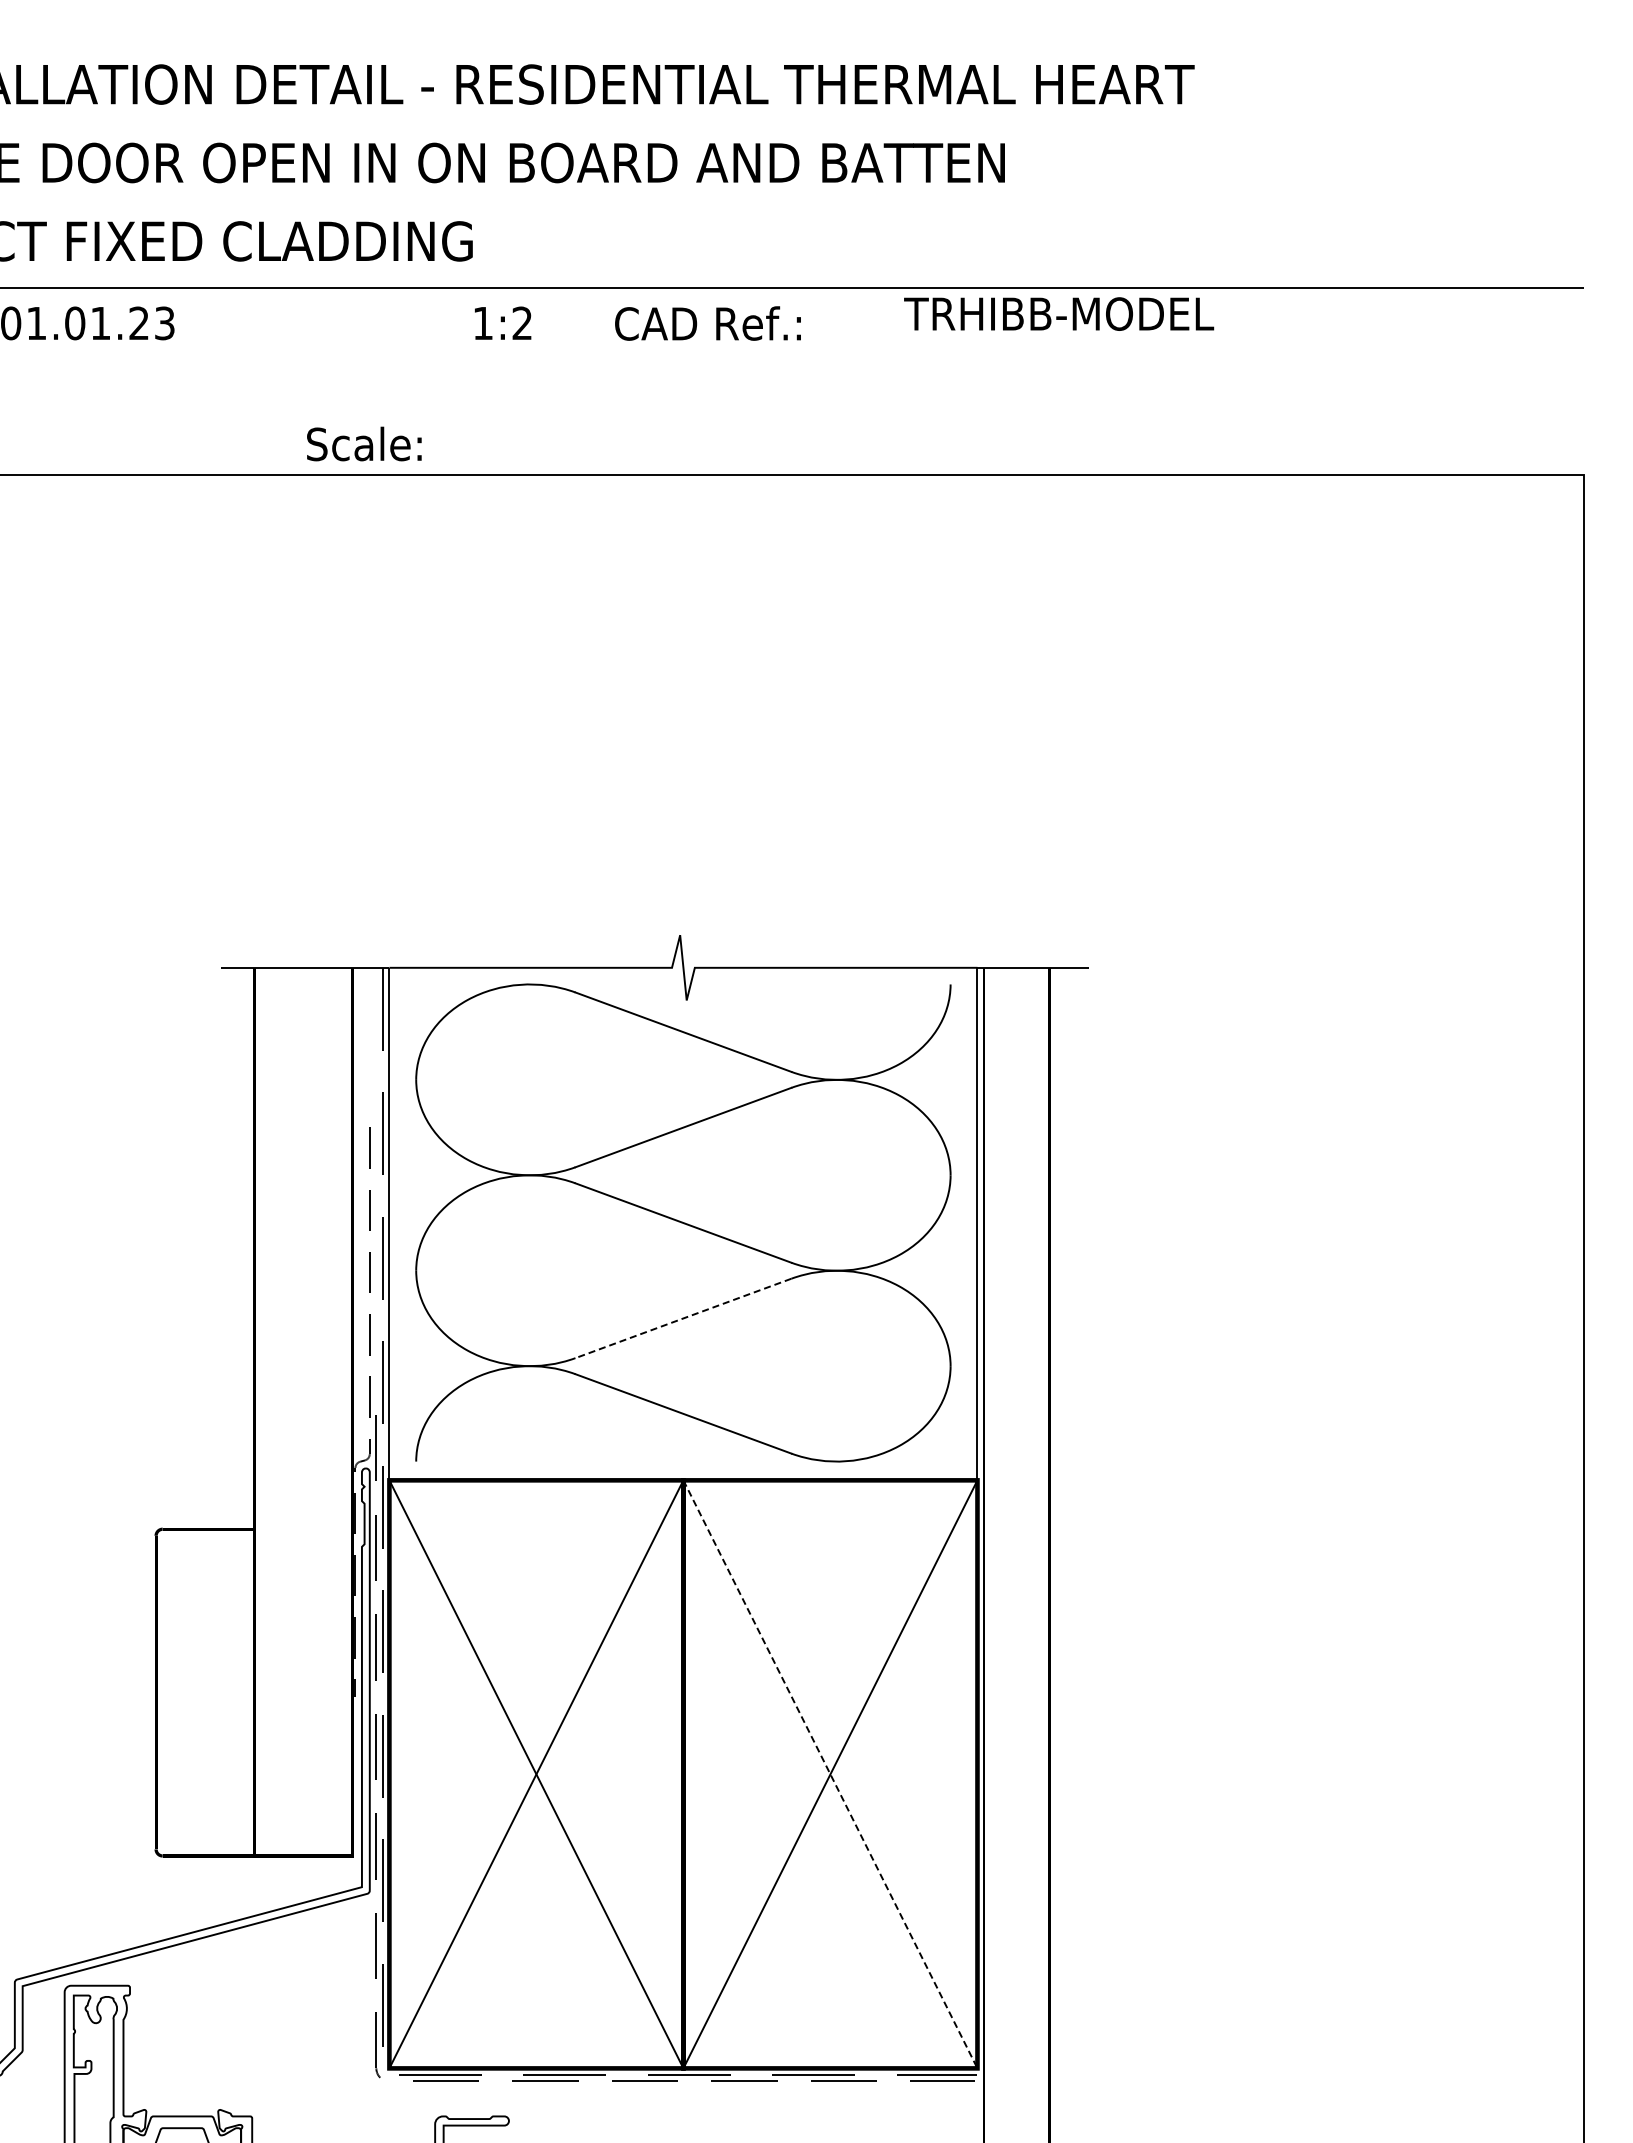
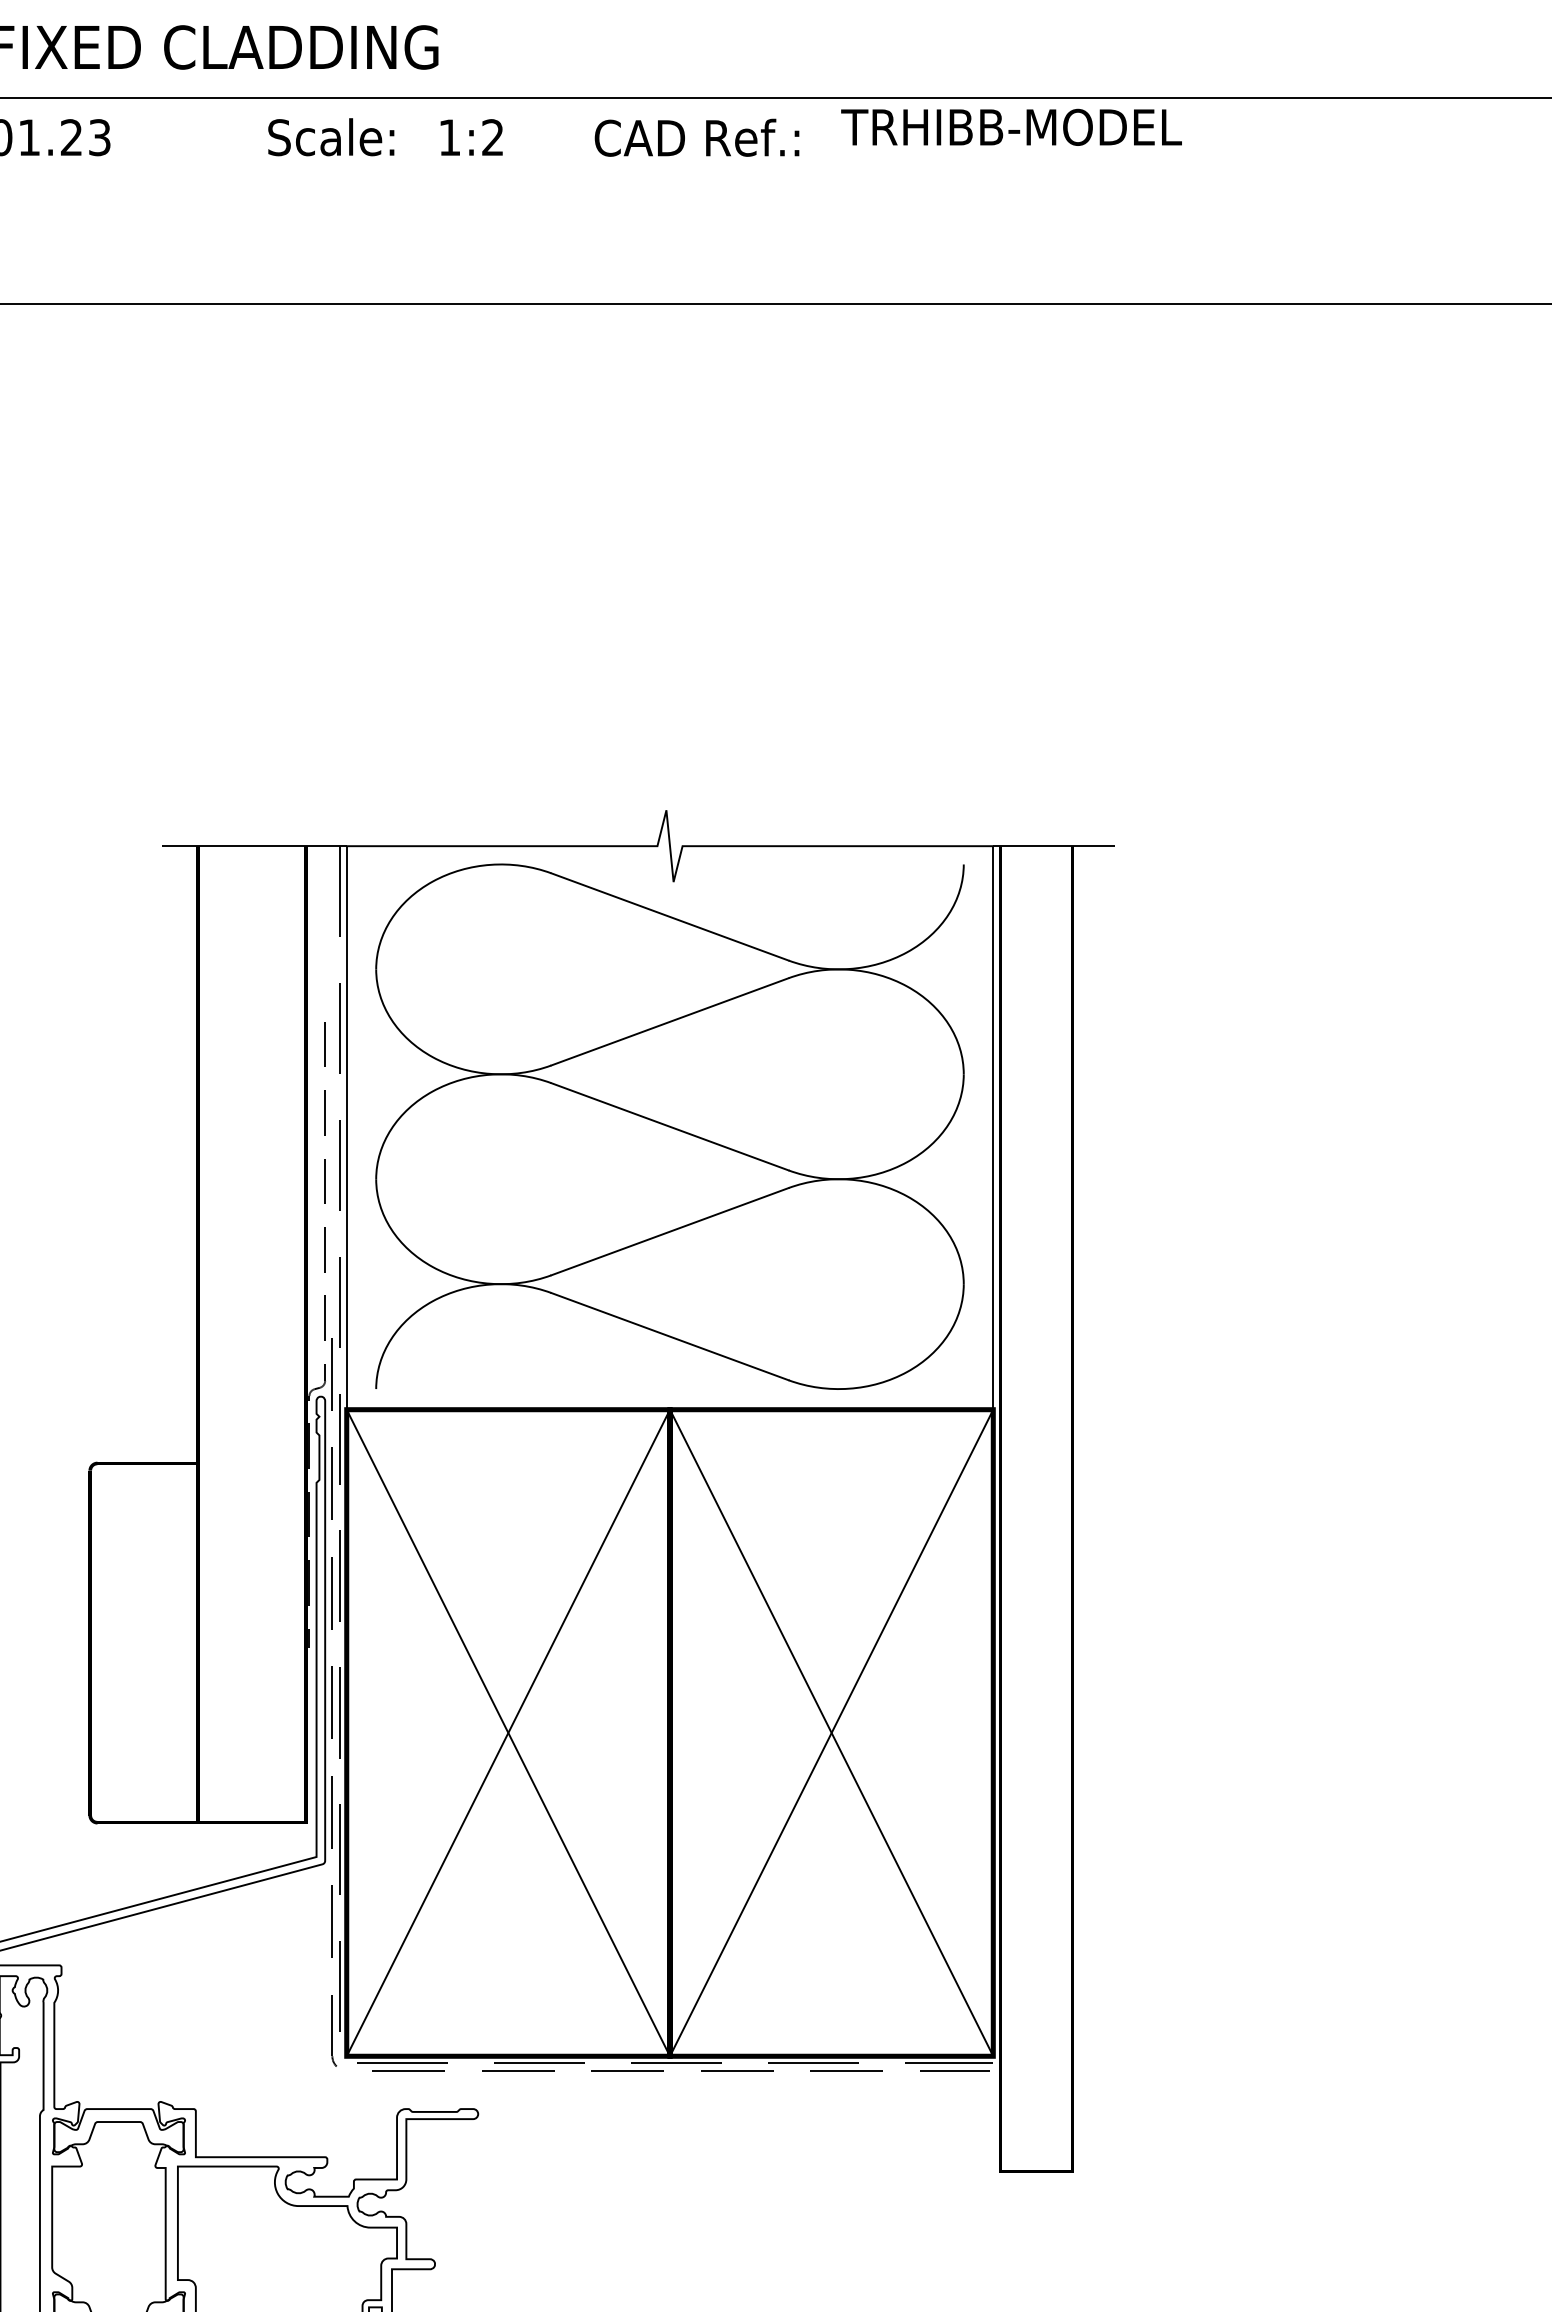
text: (1059, 313) -> (1012, 126), moved
text: (364, 443) -> (331, 136), moved
line: (682, 1318) -> (668, 1231), dashed -> solid
line: (830, 1774) -> (831, 1733), dashed -> solid

